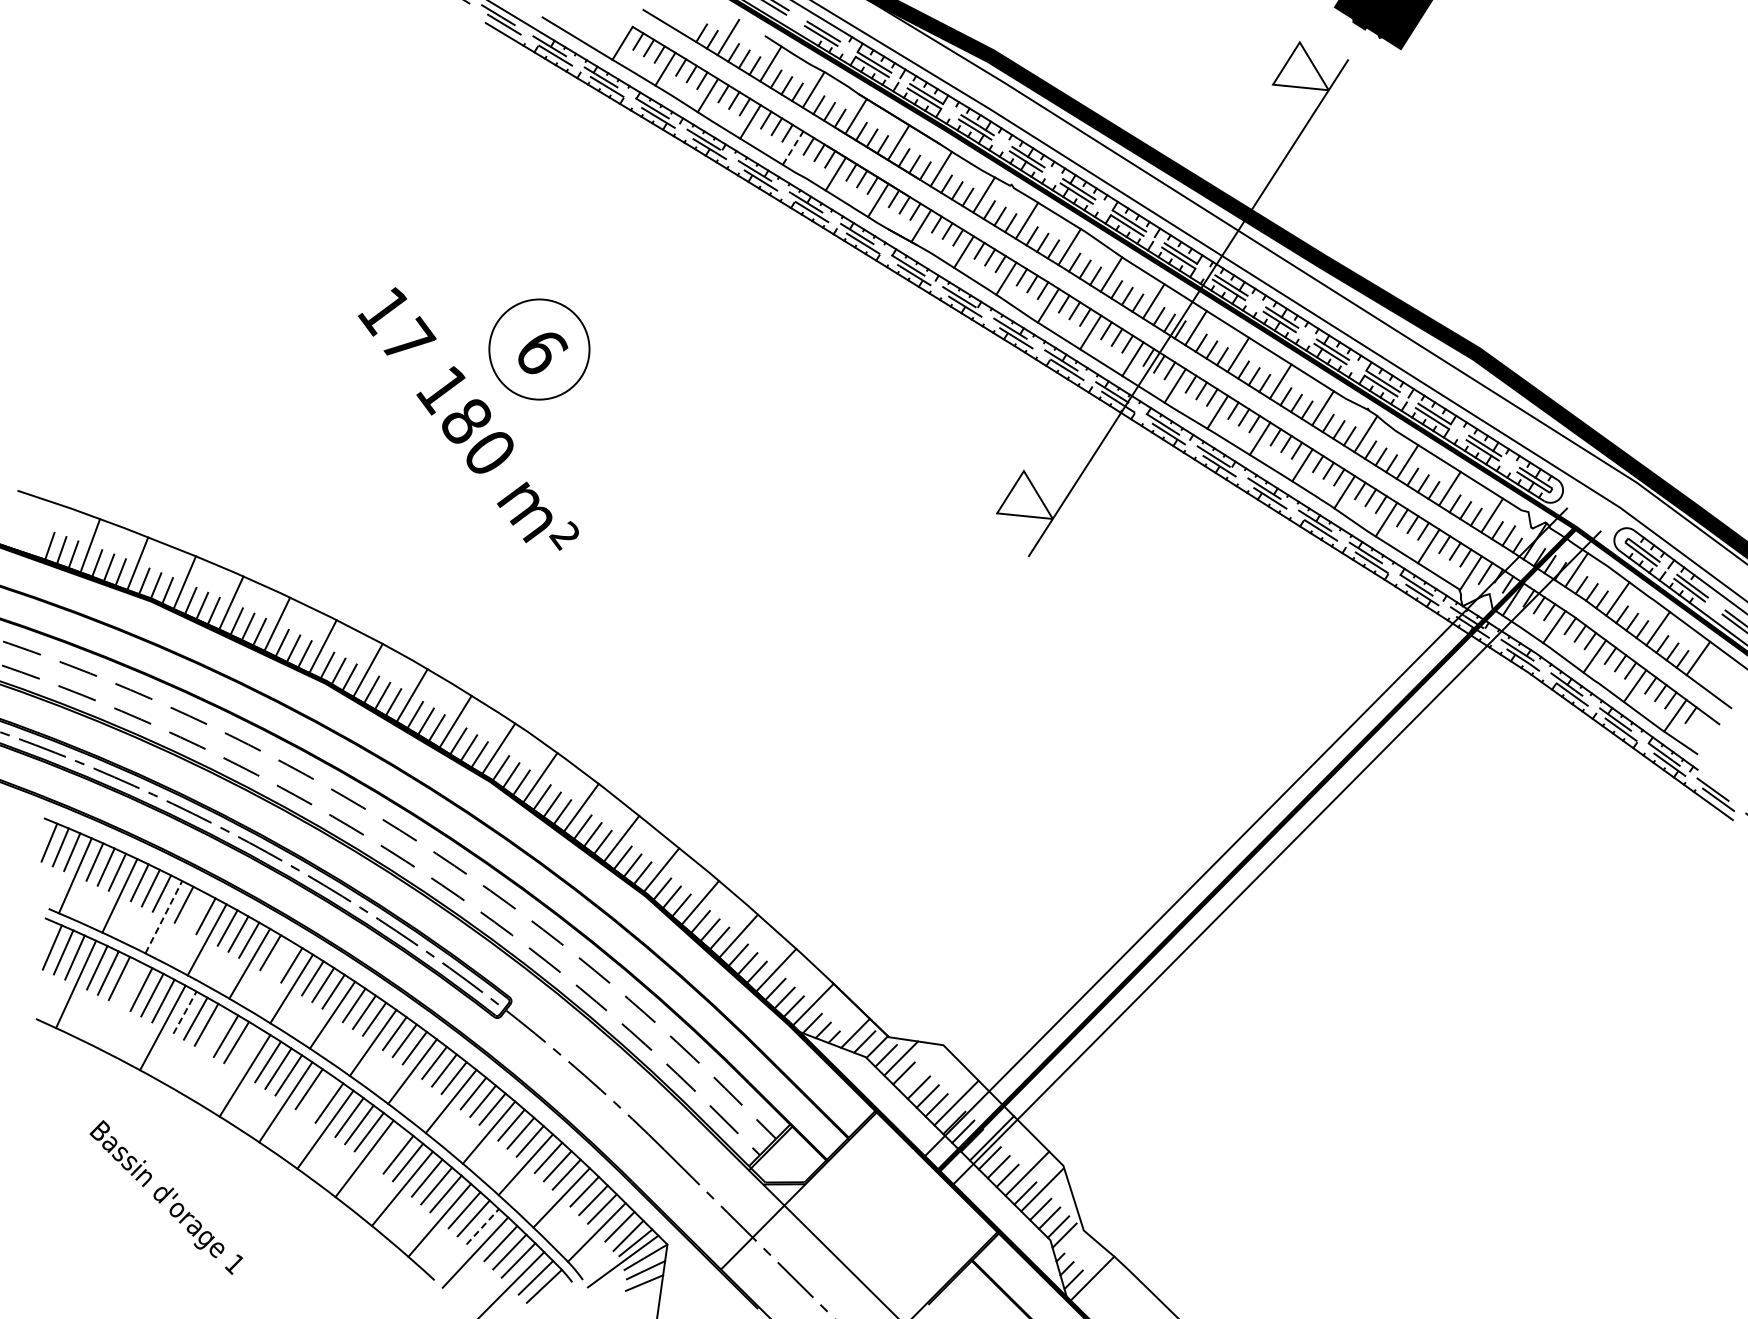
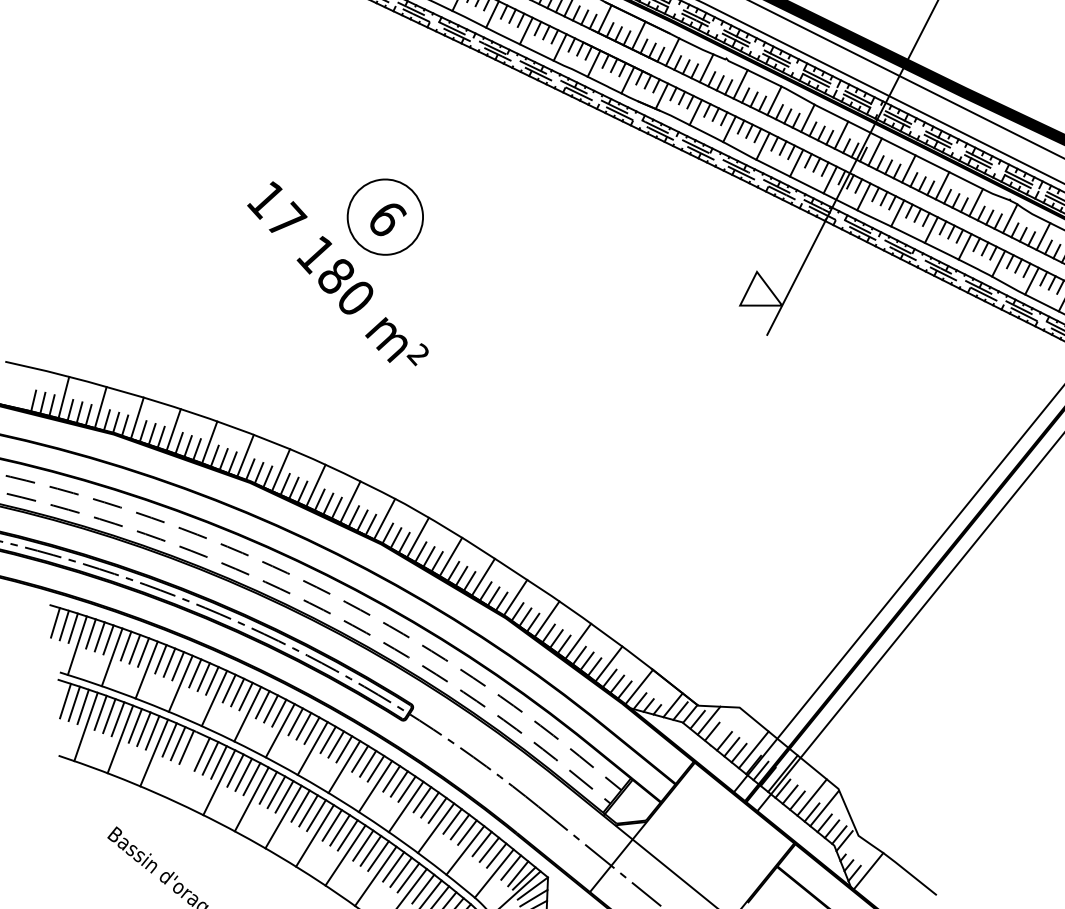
line: (793, 148) -> (560, 47), dashed -> solid
line: (194, 910) -> (169, 662), added
line: (163, 917) -> (146, 670), dashed -> solid
line: (280, 958) -> (237, 692), added
line: (119, 1005) -> (120, 739), added
line: (185, 1012) -> (170, 739), dashed -> solid
line: (246, 1048) -> (218, 762), added
line: (319, 1095) -> (276, 791), added
line: (388, 1147) -> (332, 825), added
line: (483, 1226) -> (409, 877), dashed -> solid

